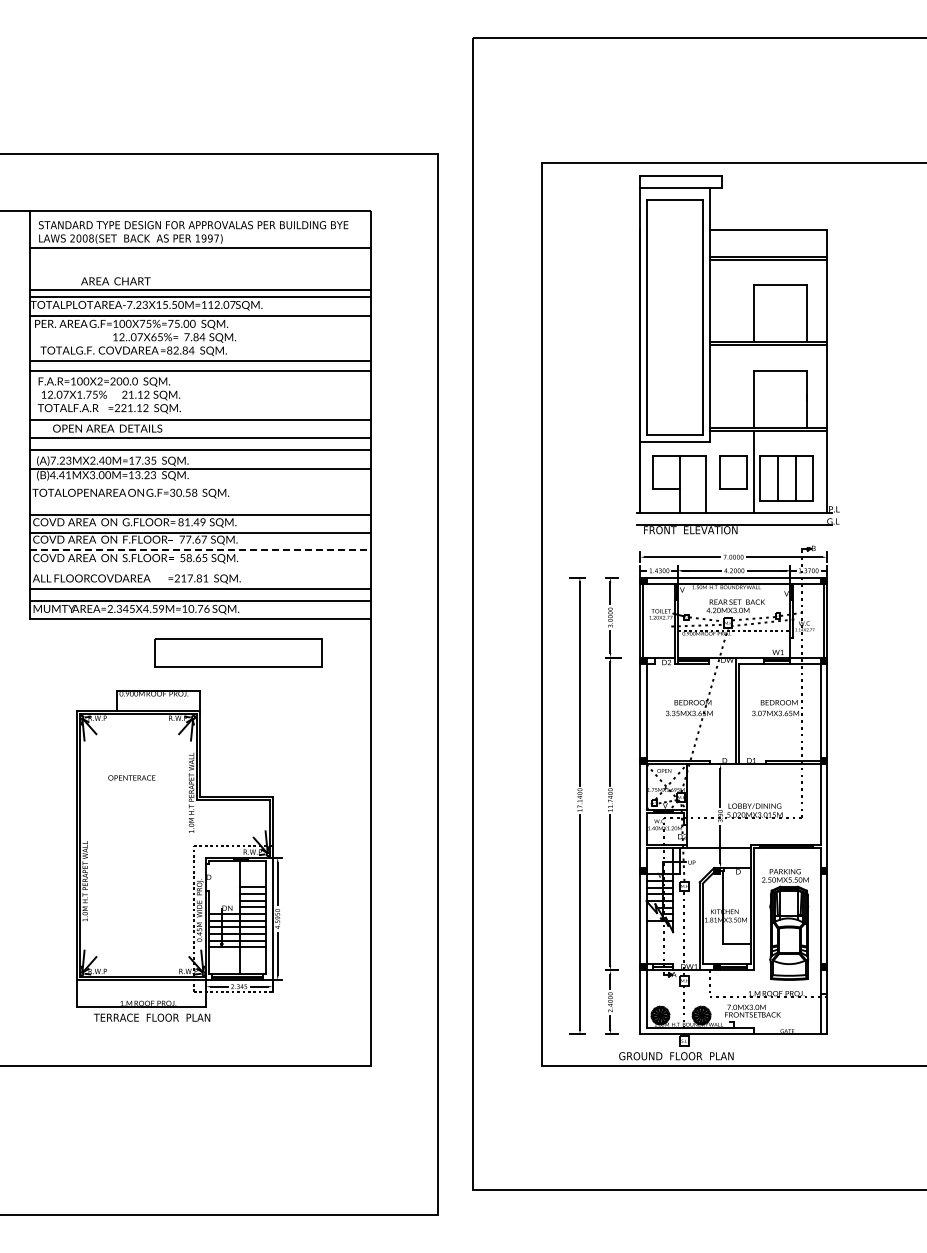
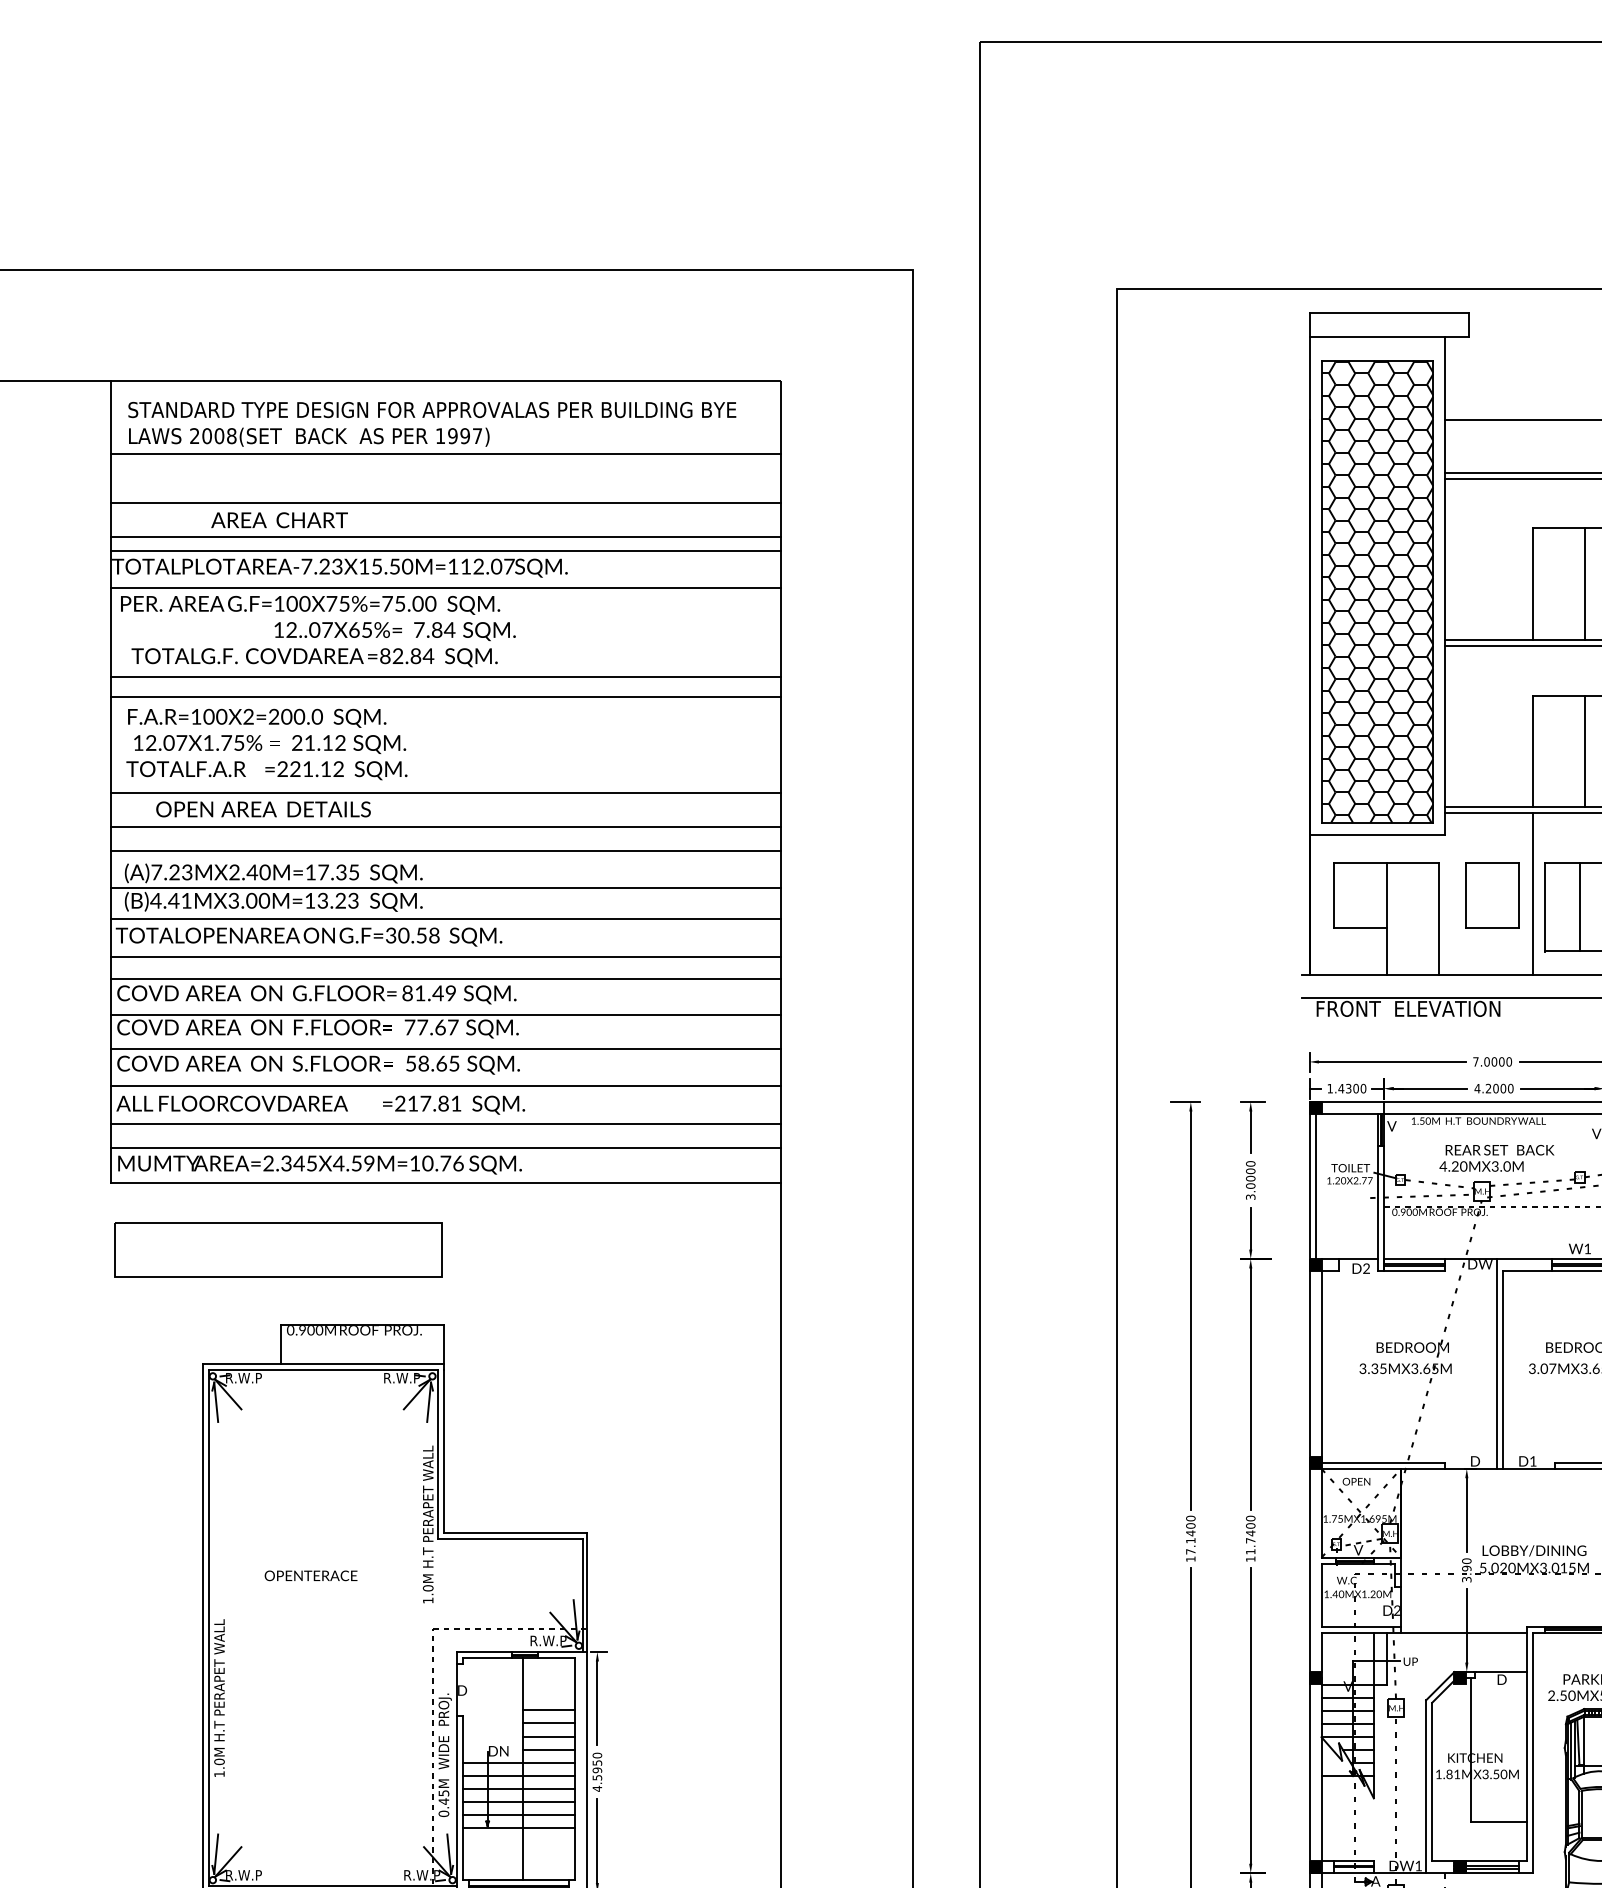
line: (200, 272) -> (445, 502), added
line: (780, 313) -> (1584, 583), added
hatch: (674, 317) -> (1376, 591), added
line: (780, 398) -> (1584, 750), added
line: (200, 484) -> (445, 919), added
line: (200, 503) -> (445, 956), added
line: (201, 550) -> (447, 1048), dashed -> solid
line: (200, 569) -> (445, 1086), added
part: (238, 652) -> (278, 1249), moved
text: (131, 777) -> (310, 1574), moved

